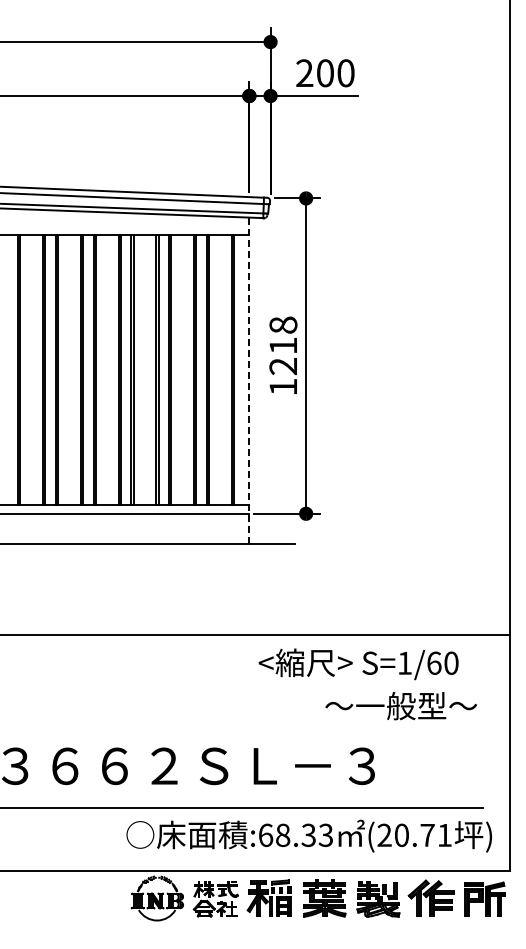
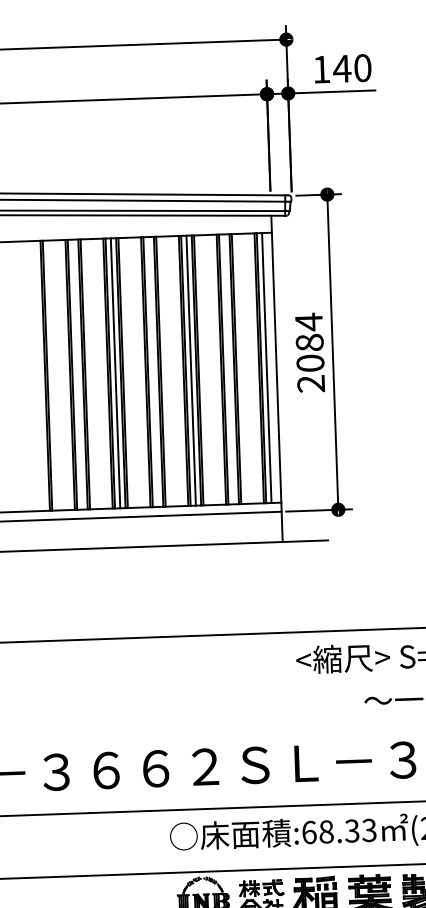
text: (315, 73) -> (332, 69), 200 -> 140
text: (283, 355) -> (310, 352), 1218 -> 2084
line: (88, 369) -> (115, 373), added
line: (163, 369) -> (190, 370), added
line: (239, 369) -> (266, 367), added
line: (249, 381) -> (277, 379), dashed -> solid

